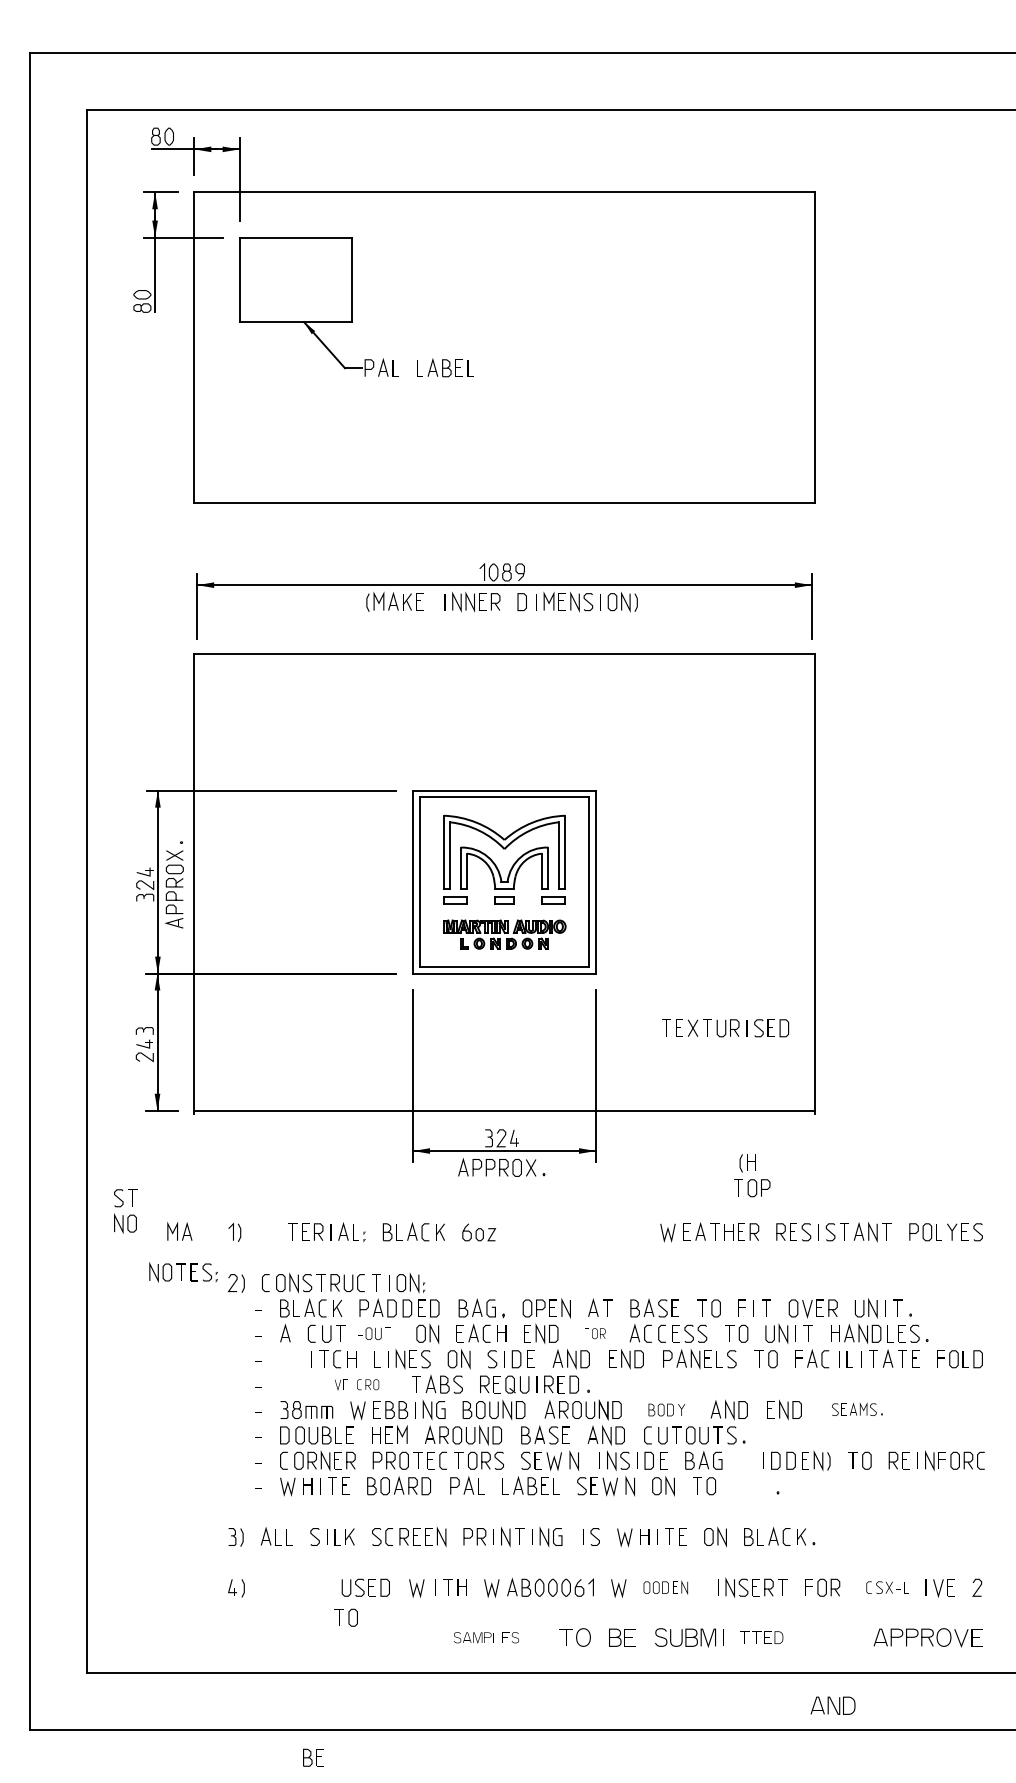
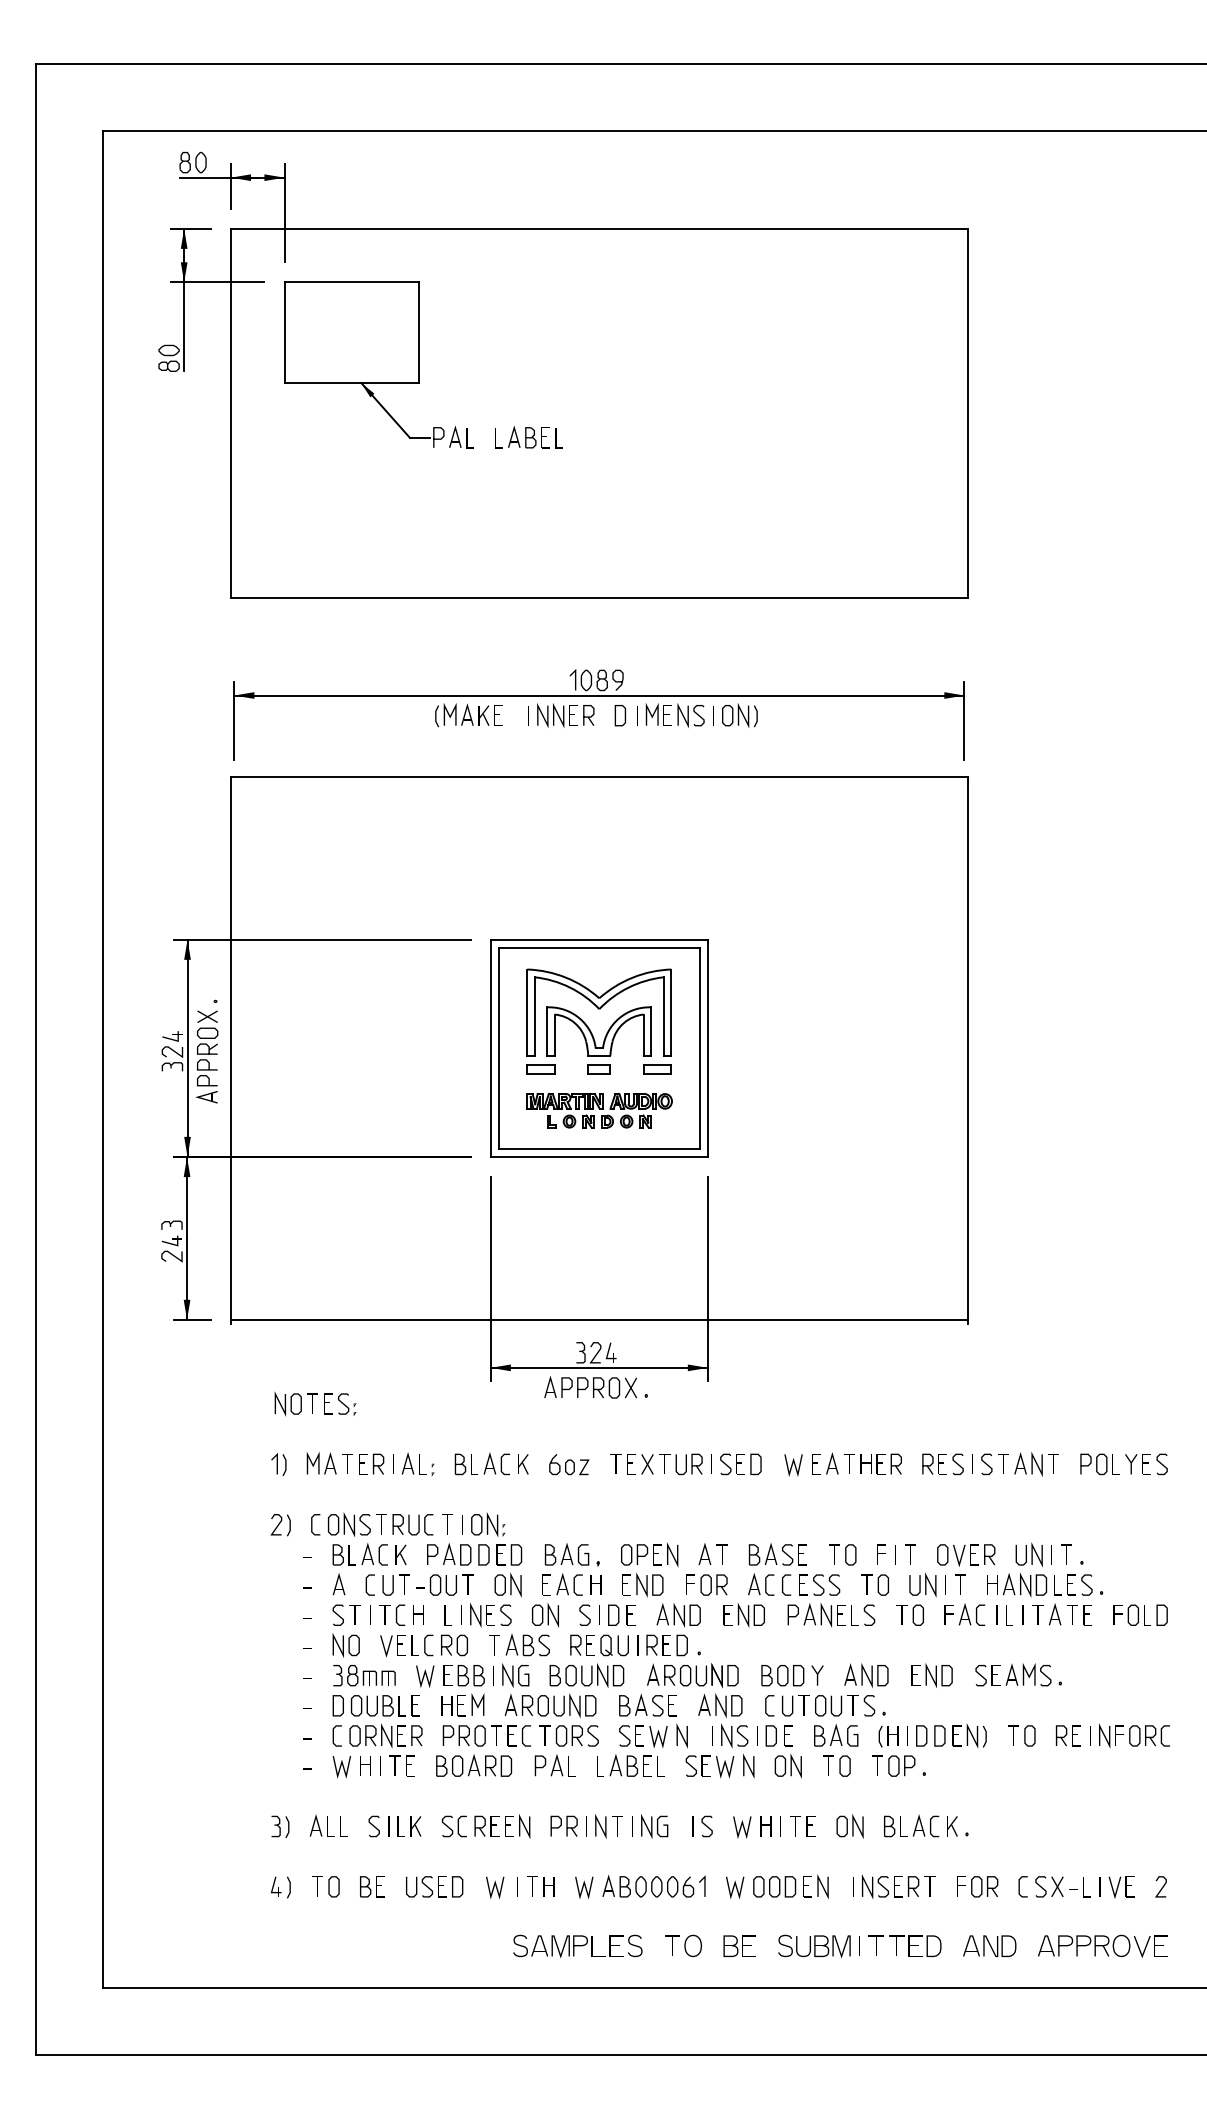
part: (725, 1028) -> (686, 1464), moved
part: (752, 1175) -> (894, 1751), moved
part: (125, 1211) -> (346, 1631), moved
part: (179, 1231) -> (321, 1463), moved
part: (183, 1272) -> (315, 1404), moved
part: (374, 1333) -> (444, 1584), size x1.43
part: (595, 1333) -> (707, 1584), size x1.67
part: (356, 1384) -> (423, 1645), size x1.67
part: (857, 1408) -> (1018, 1673), size x1.43
part: (666, 1409) -> (791, 1674), size x1.43
part: (665, 1587) -> (790, 1886), size x1.43
part: (887, 1587) -> (1054, 1886), size x1.43
part: (345, 1617) -> (324, 1886), moved
part: (486, 1637) -> (577, 1945), size x1.67
part: (761, 1637) -> (904, 1945), size x1.43
part: (832, 1705) -> (989, 1945), moved
part: (313, 1757) -> (372, 1886), moved

